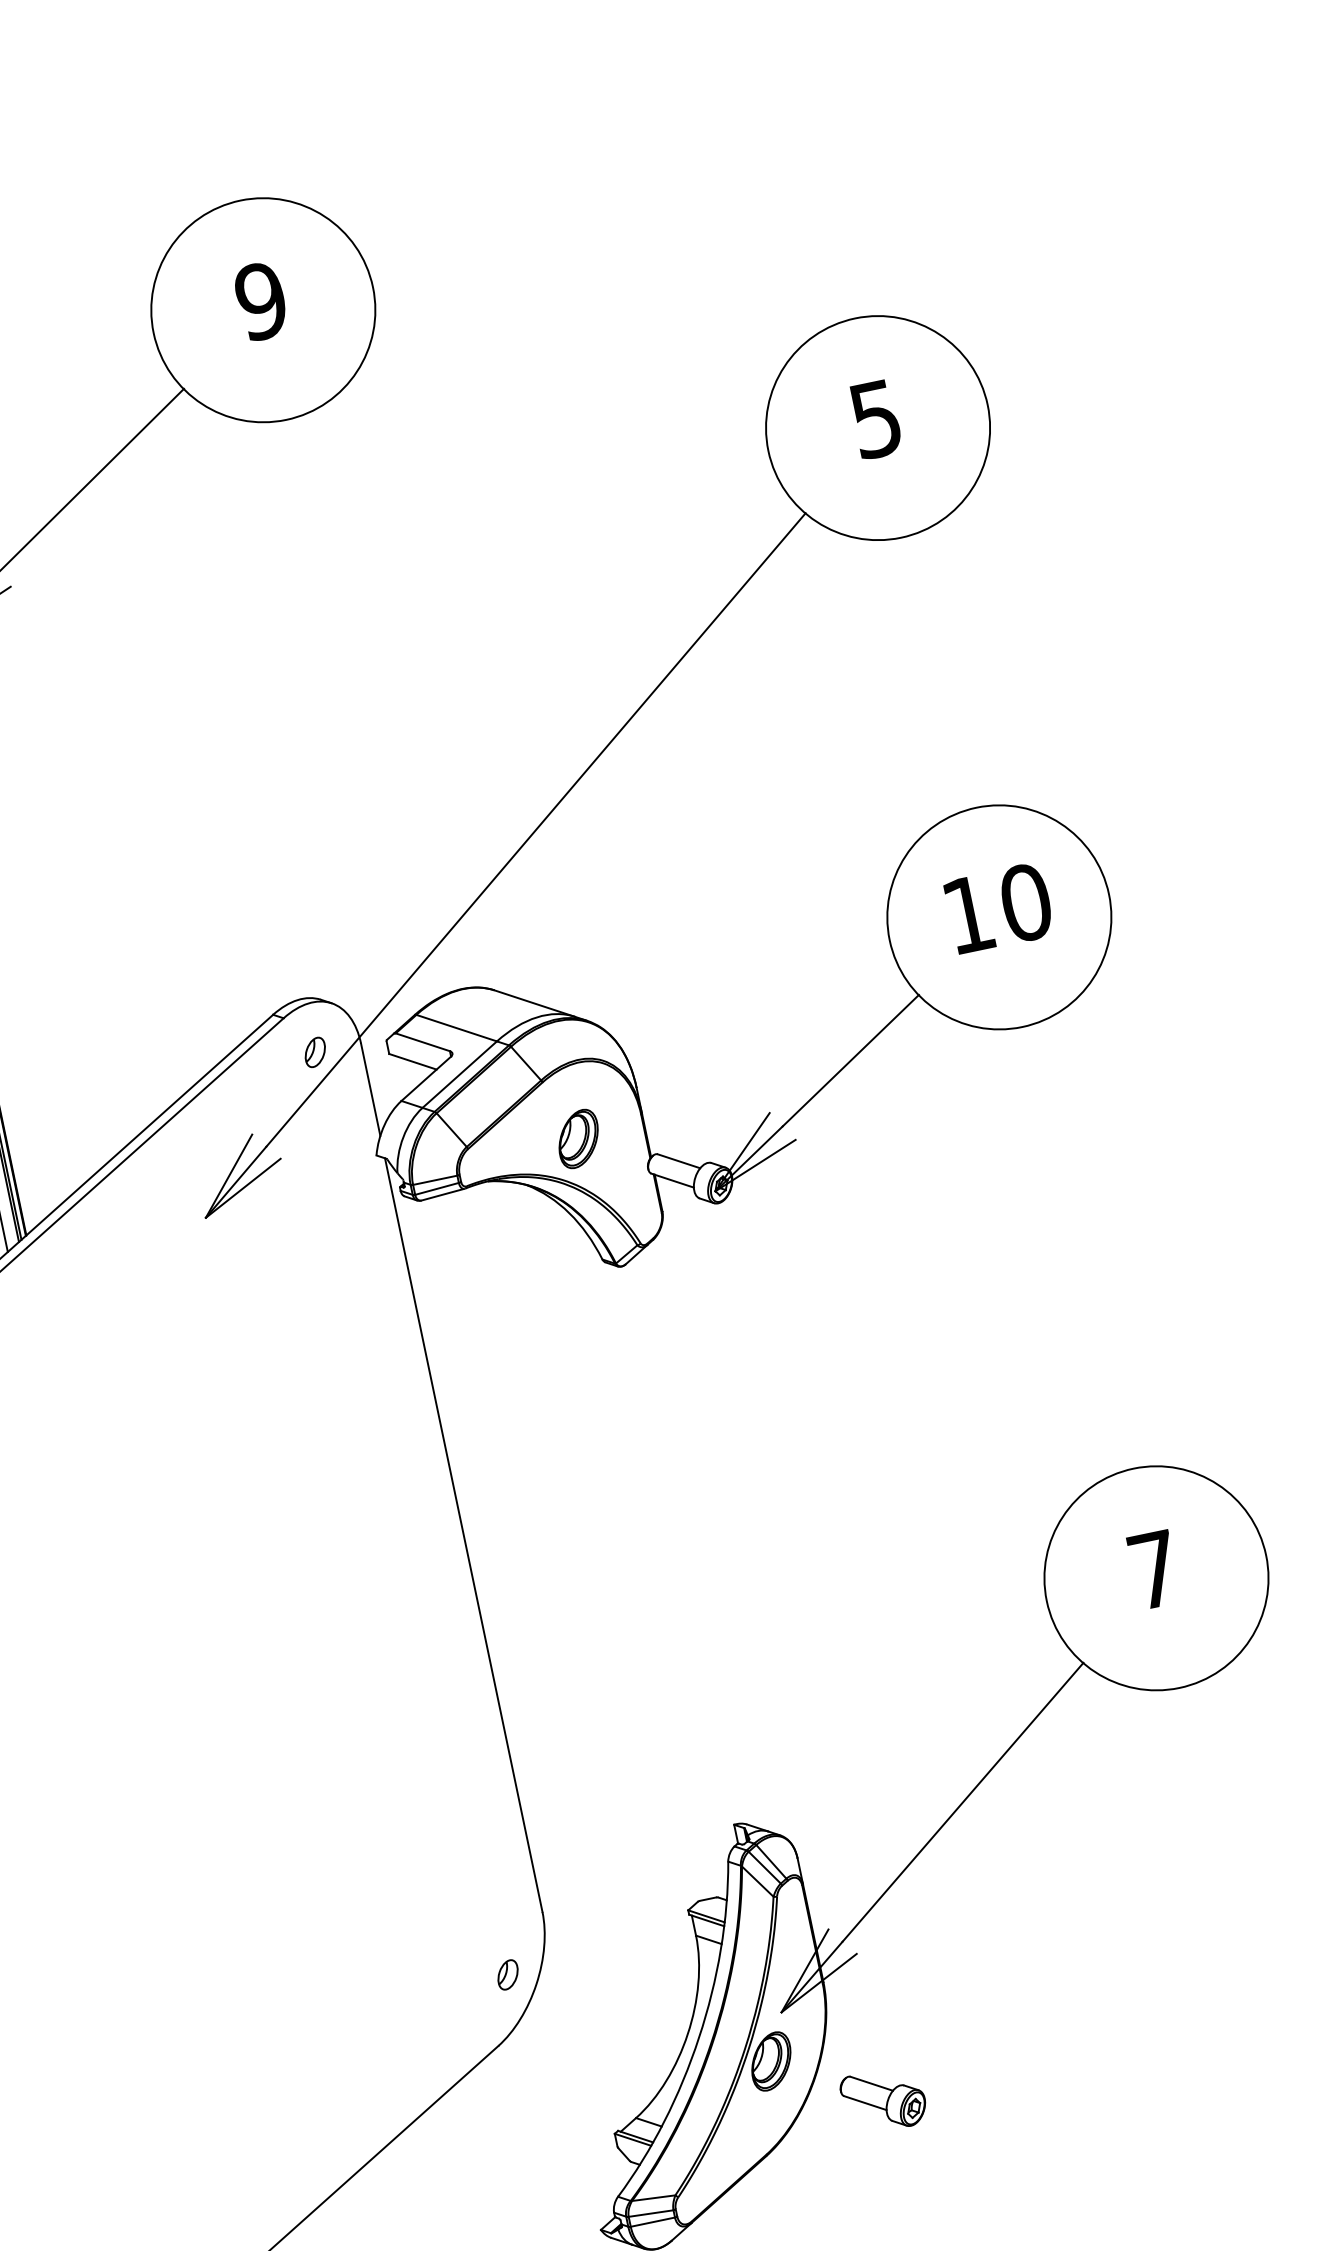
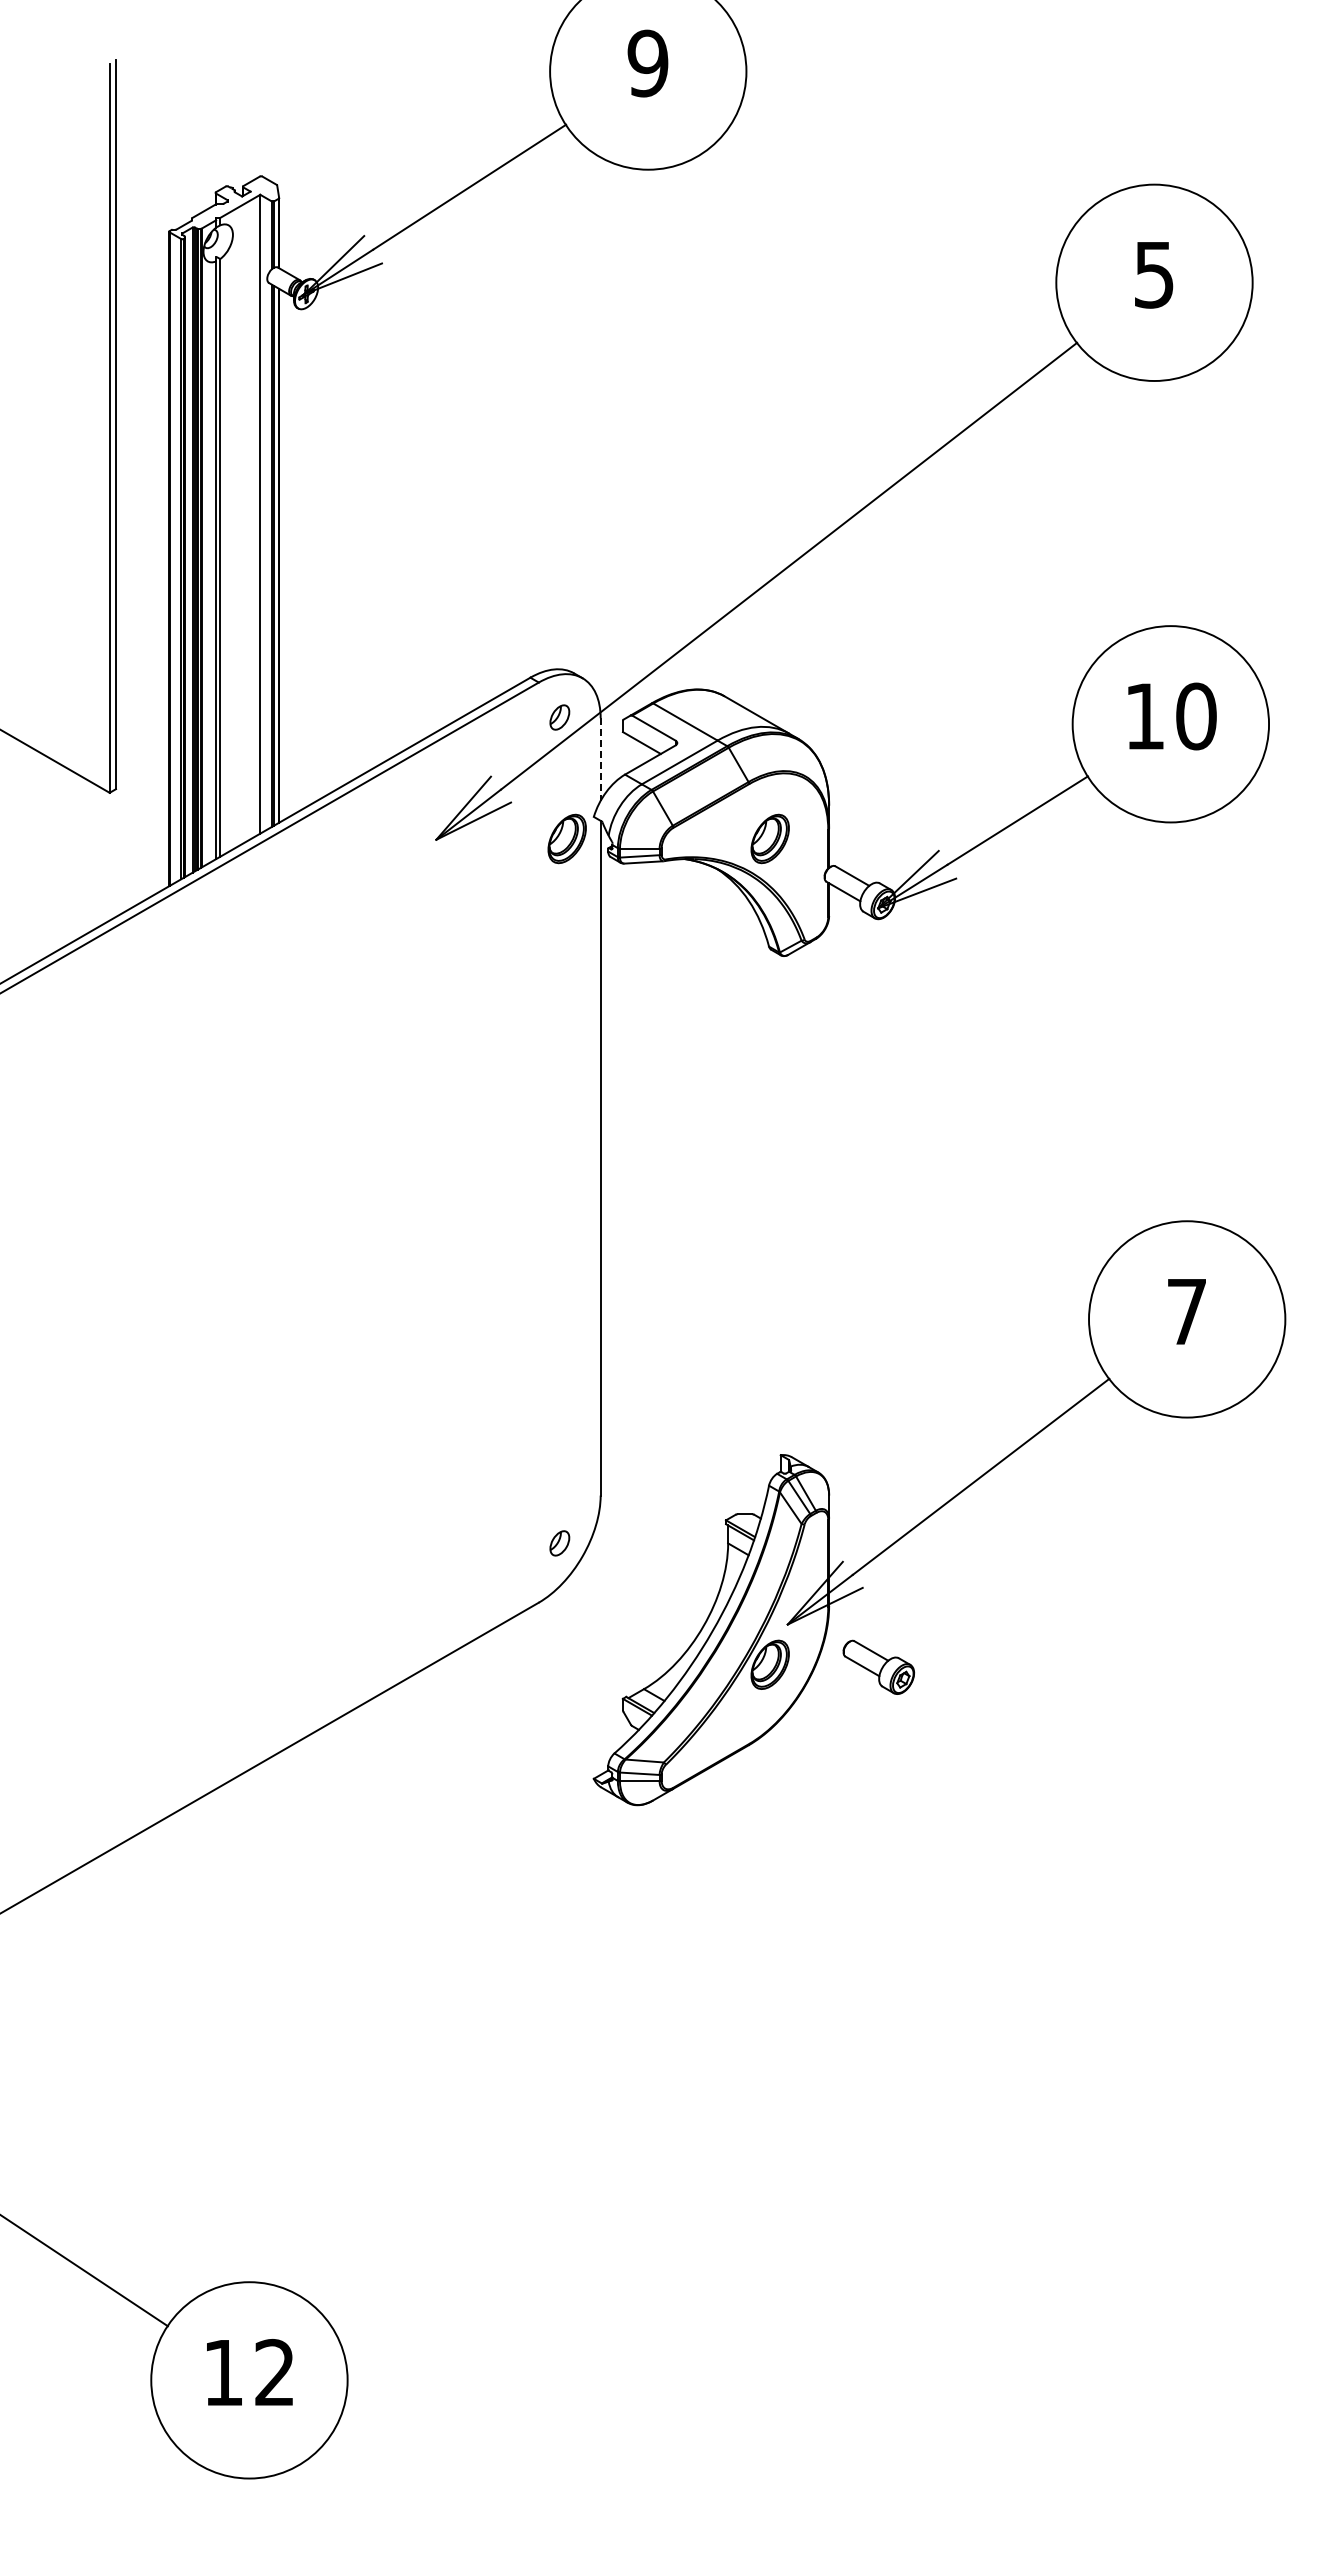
line: (370, 1090) -> (600, 760), solid -> dashed
part: (350, 1185) -> (566, 838), added
part: (883, 2099) -> (878, 1666), moved

